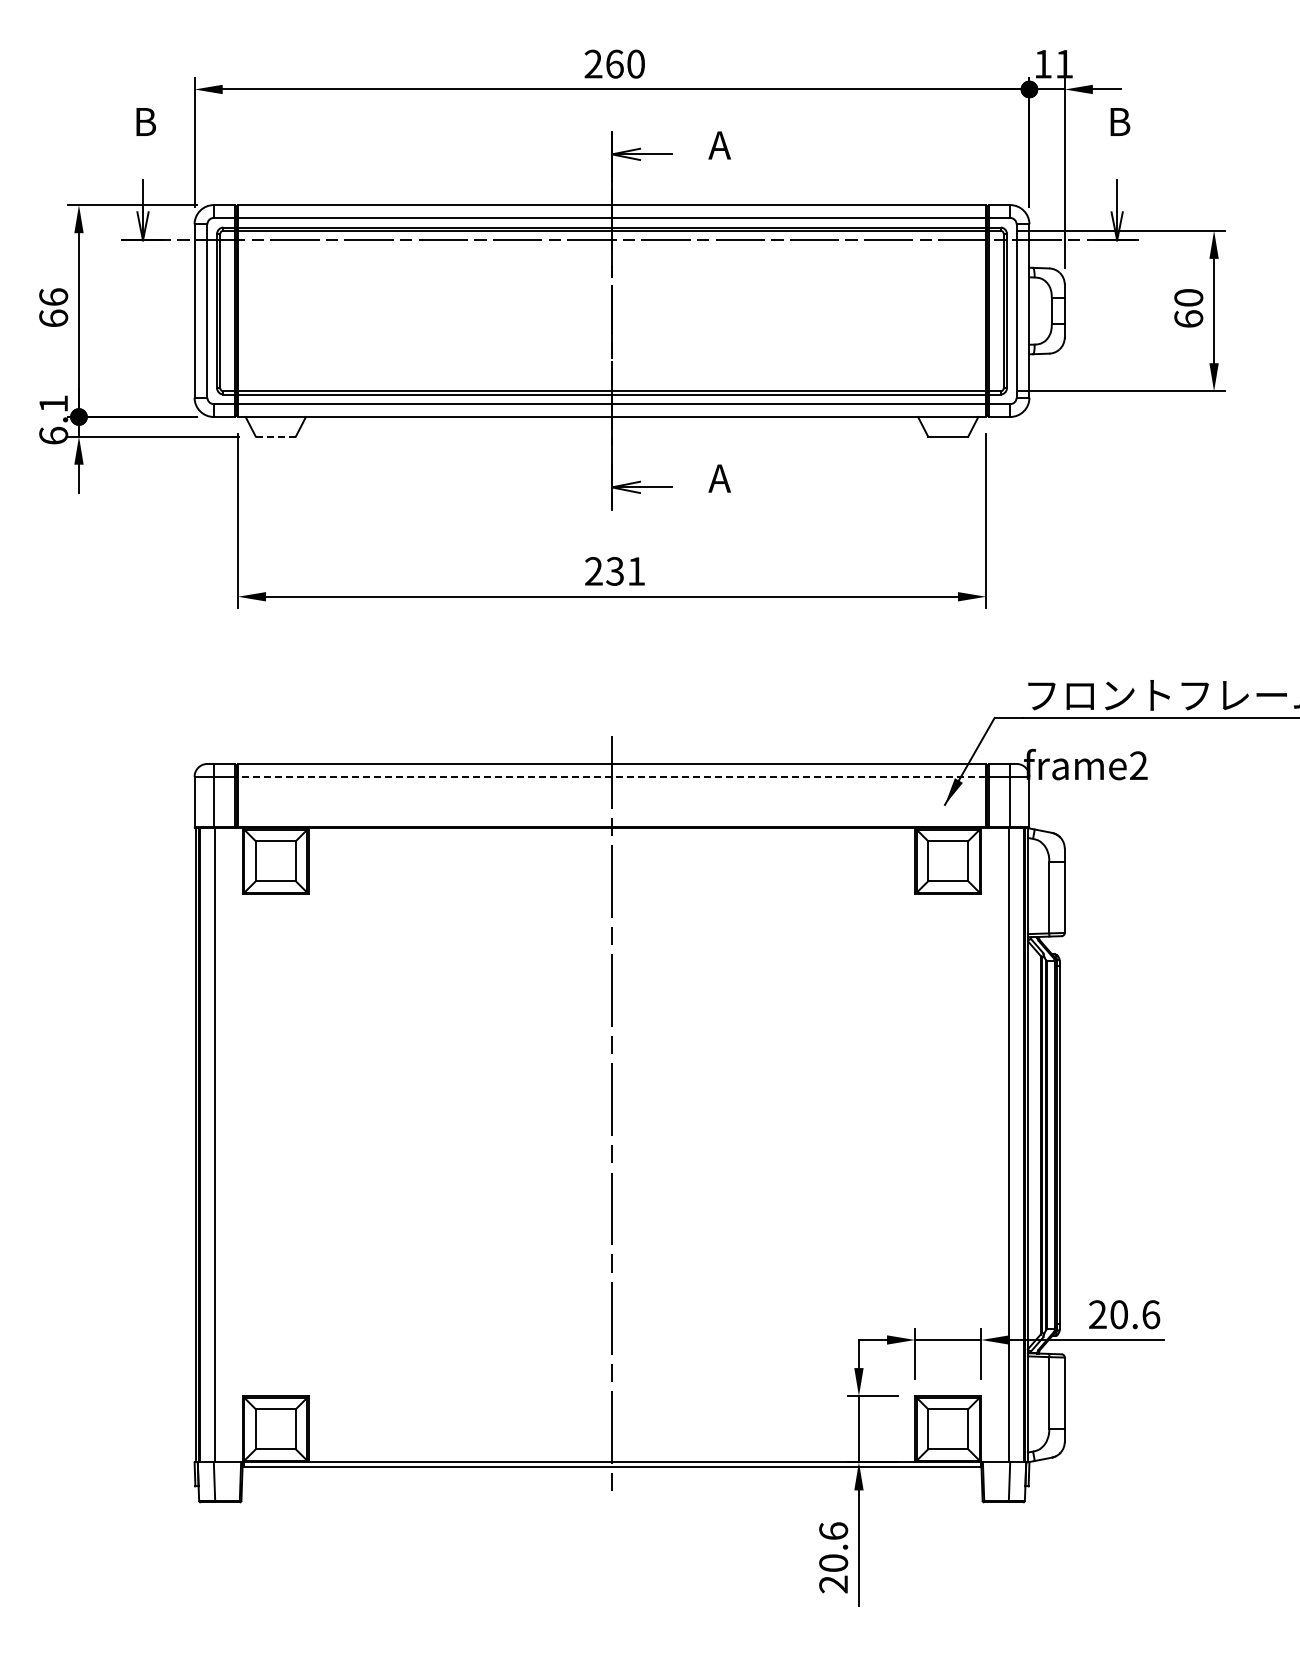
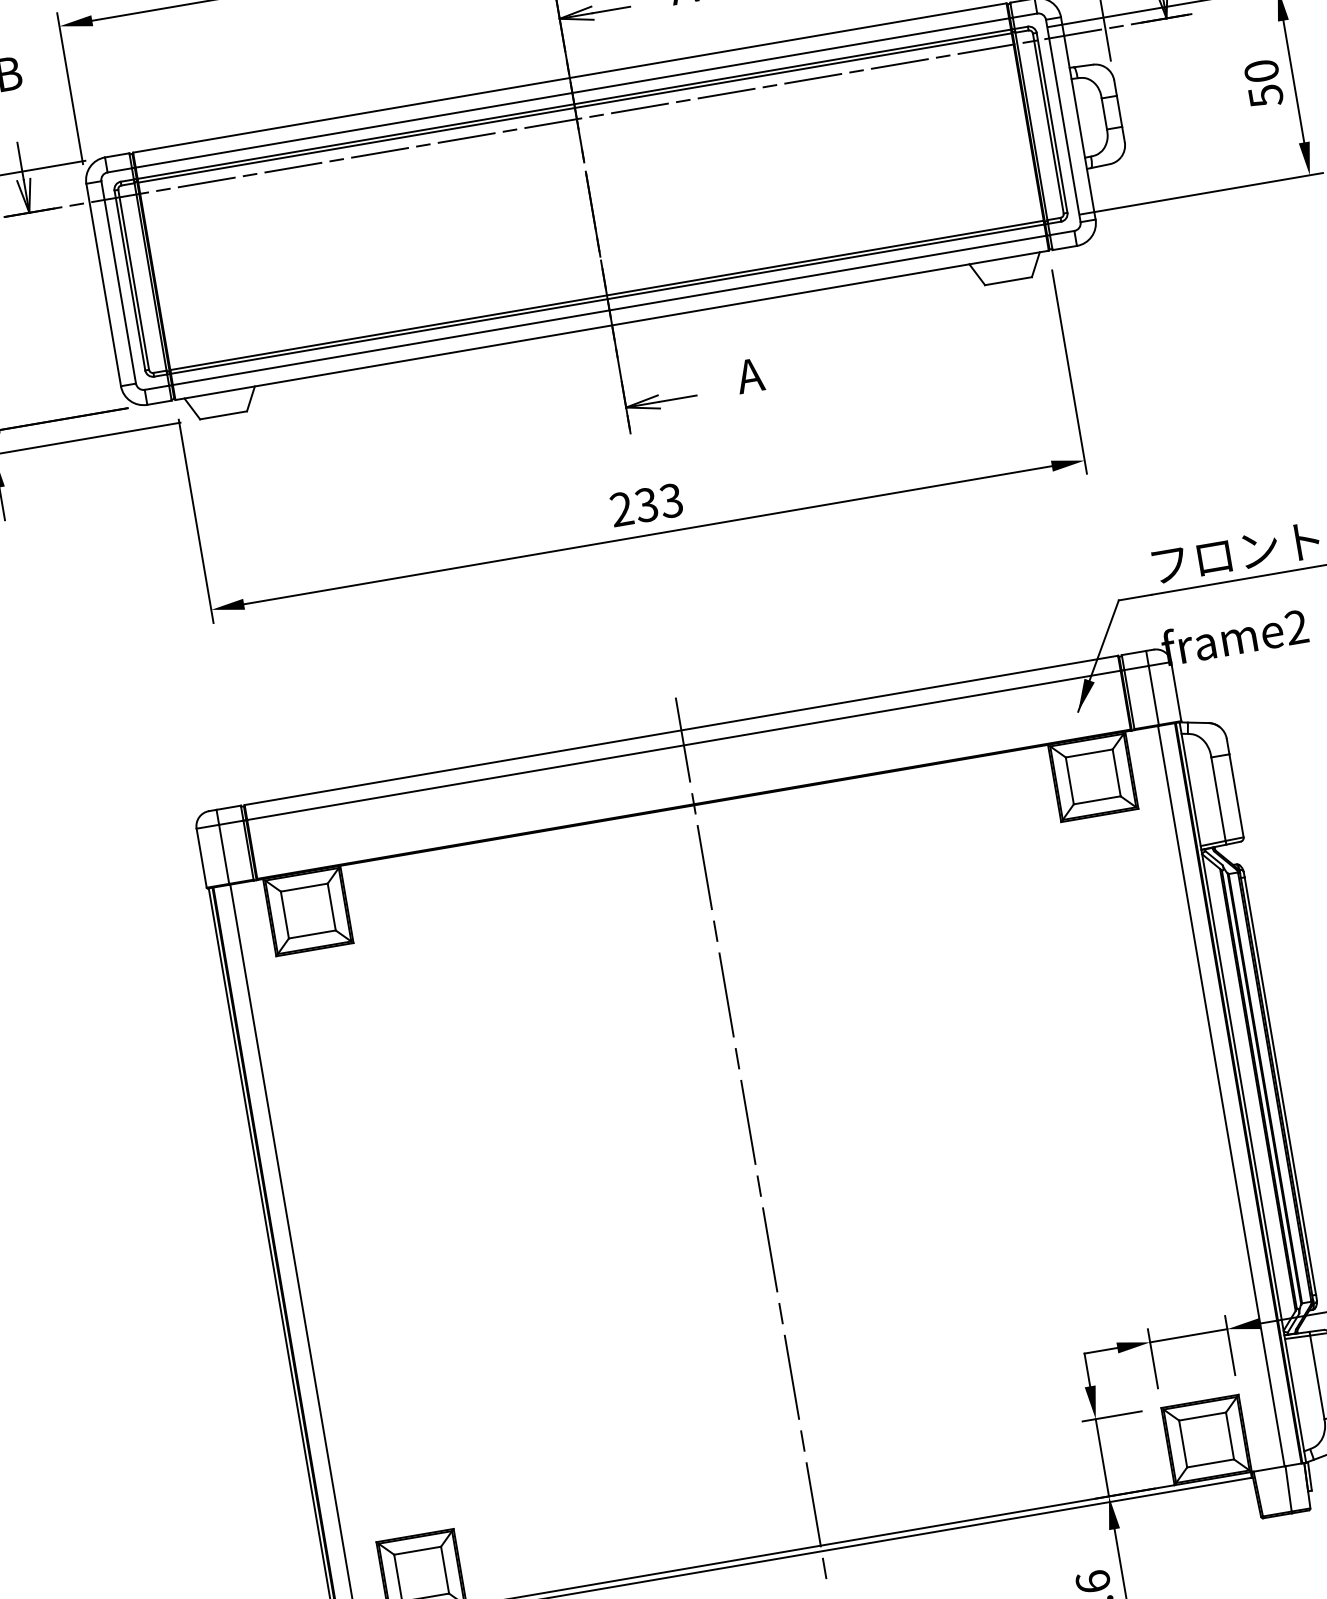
text: (1188, 319) -> (1265, 96), 60 -> 50
line: (276, 436) -> (224, 415), dashed -> solid
text: (636, 571) -> (671, 500), 231 -> 233
line: (611, 776) -> (683, 745), dashed -> solid

